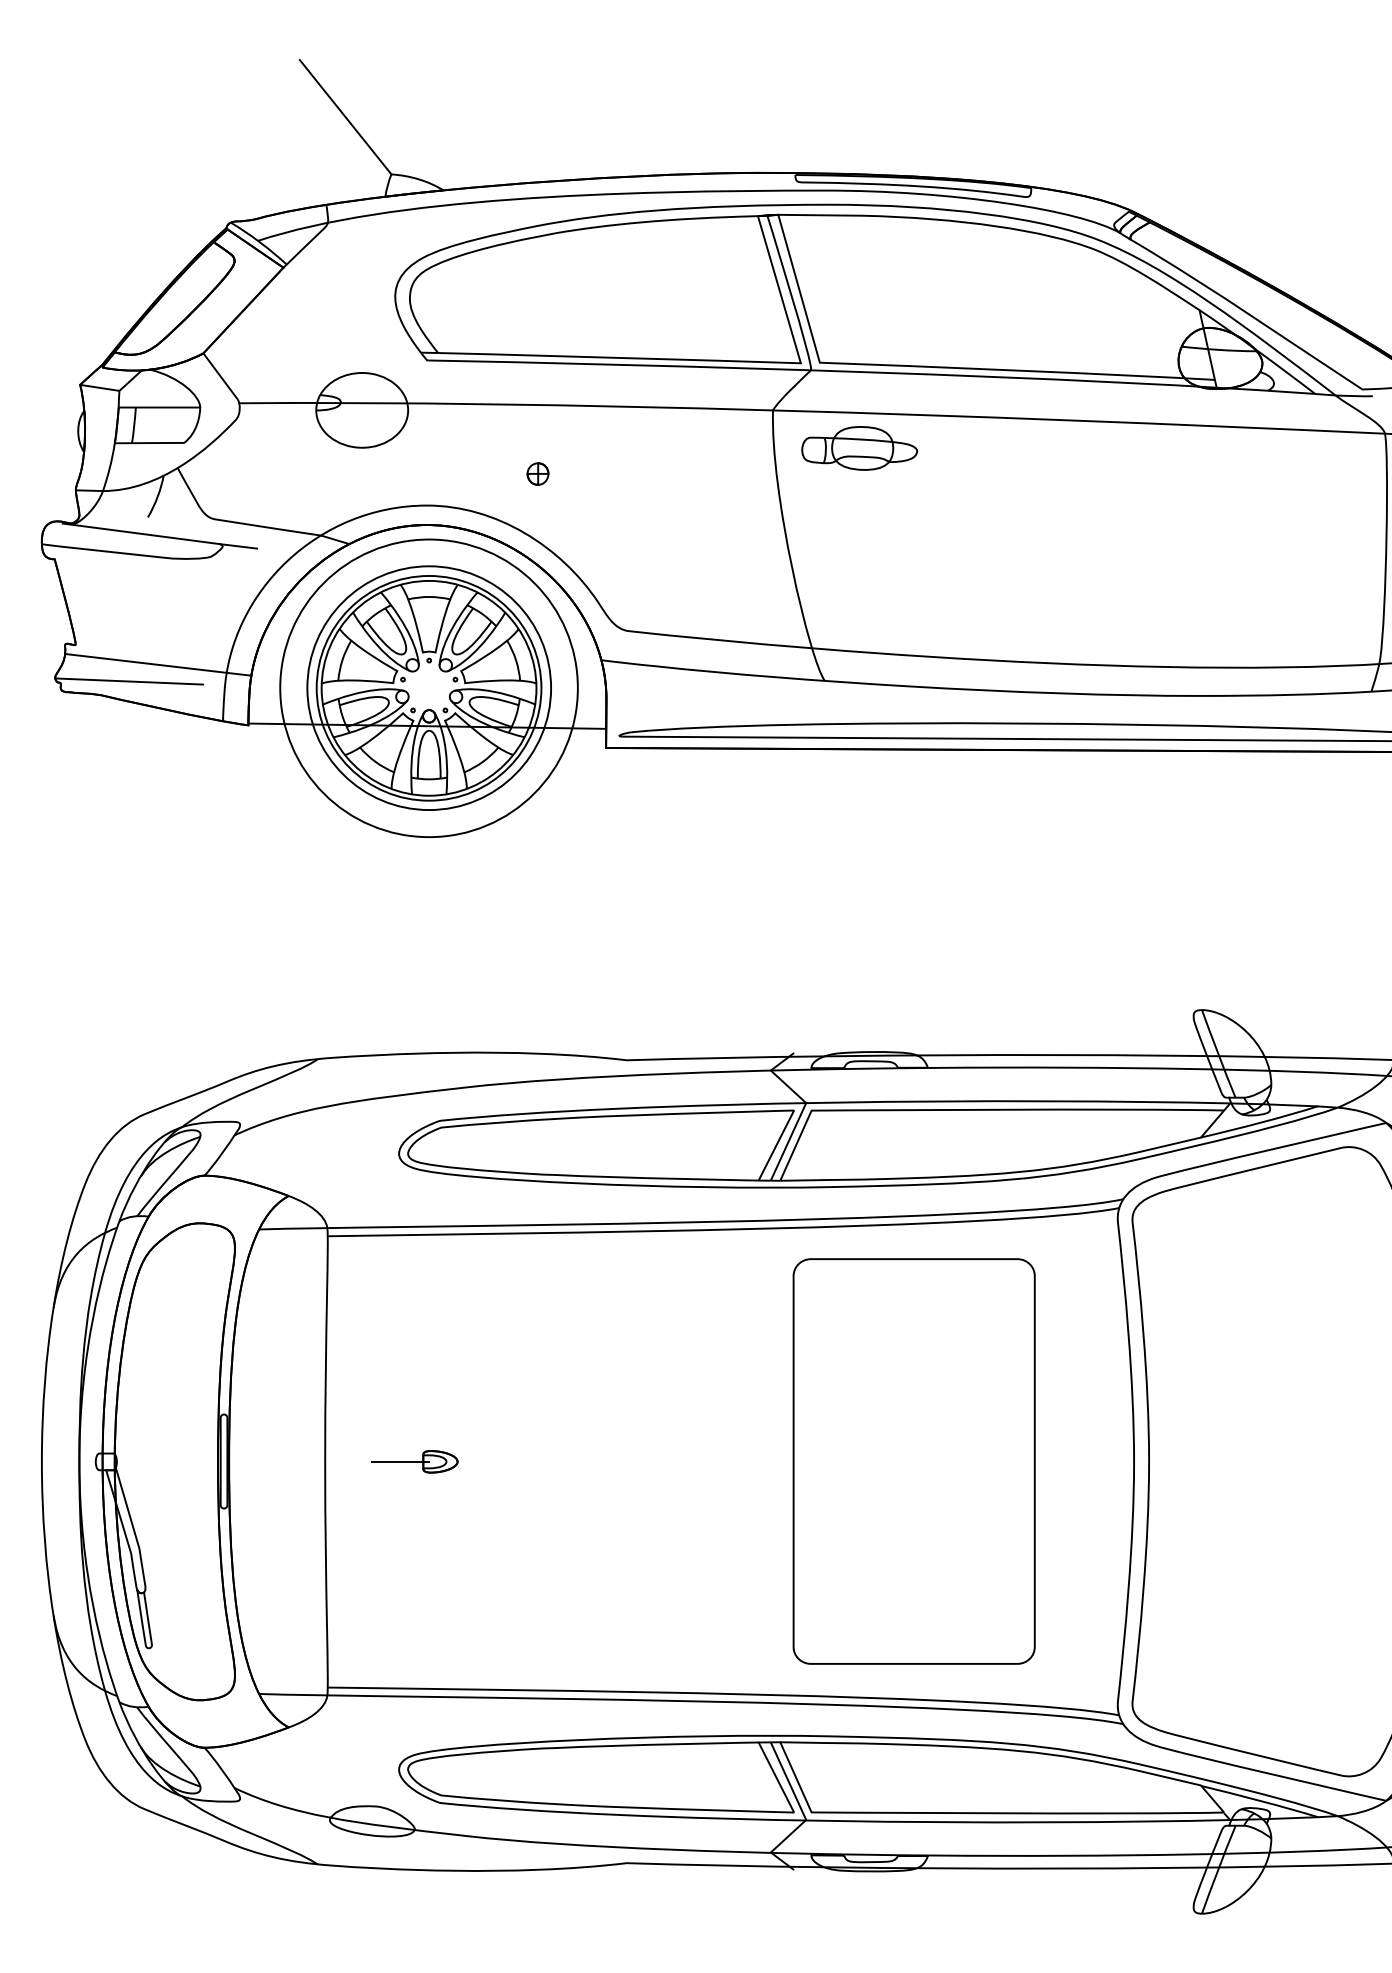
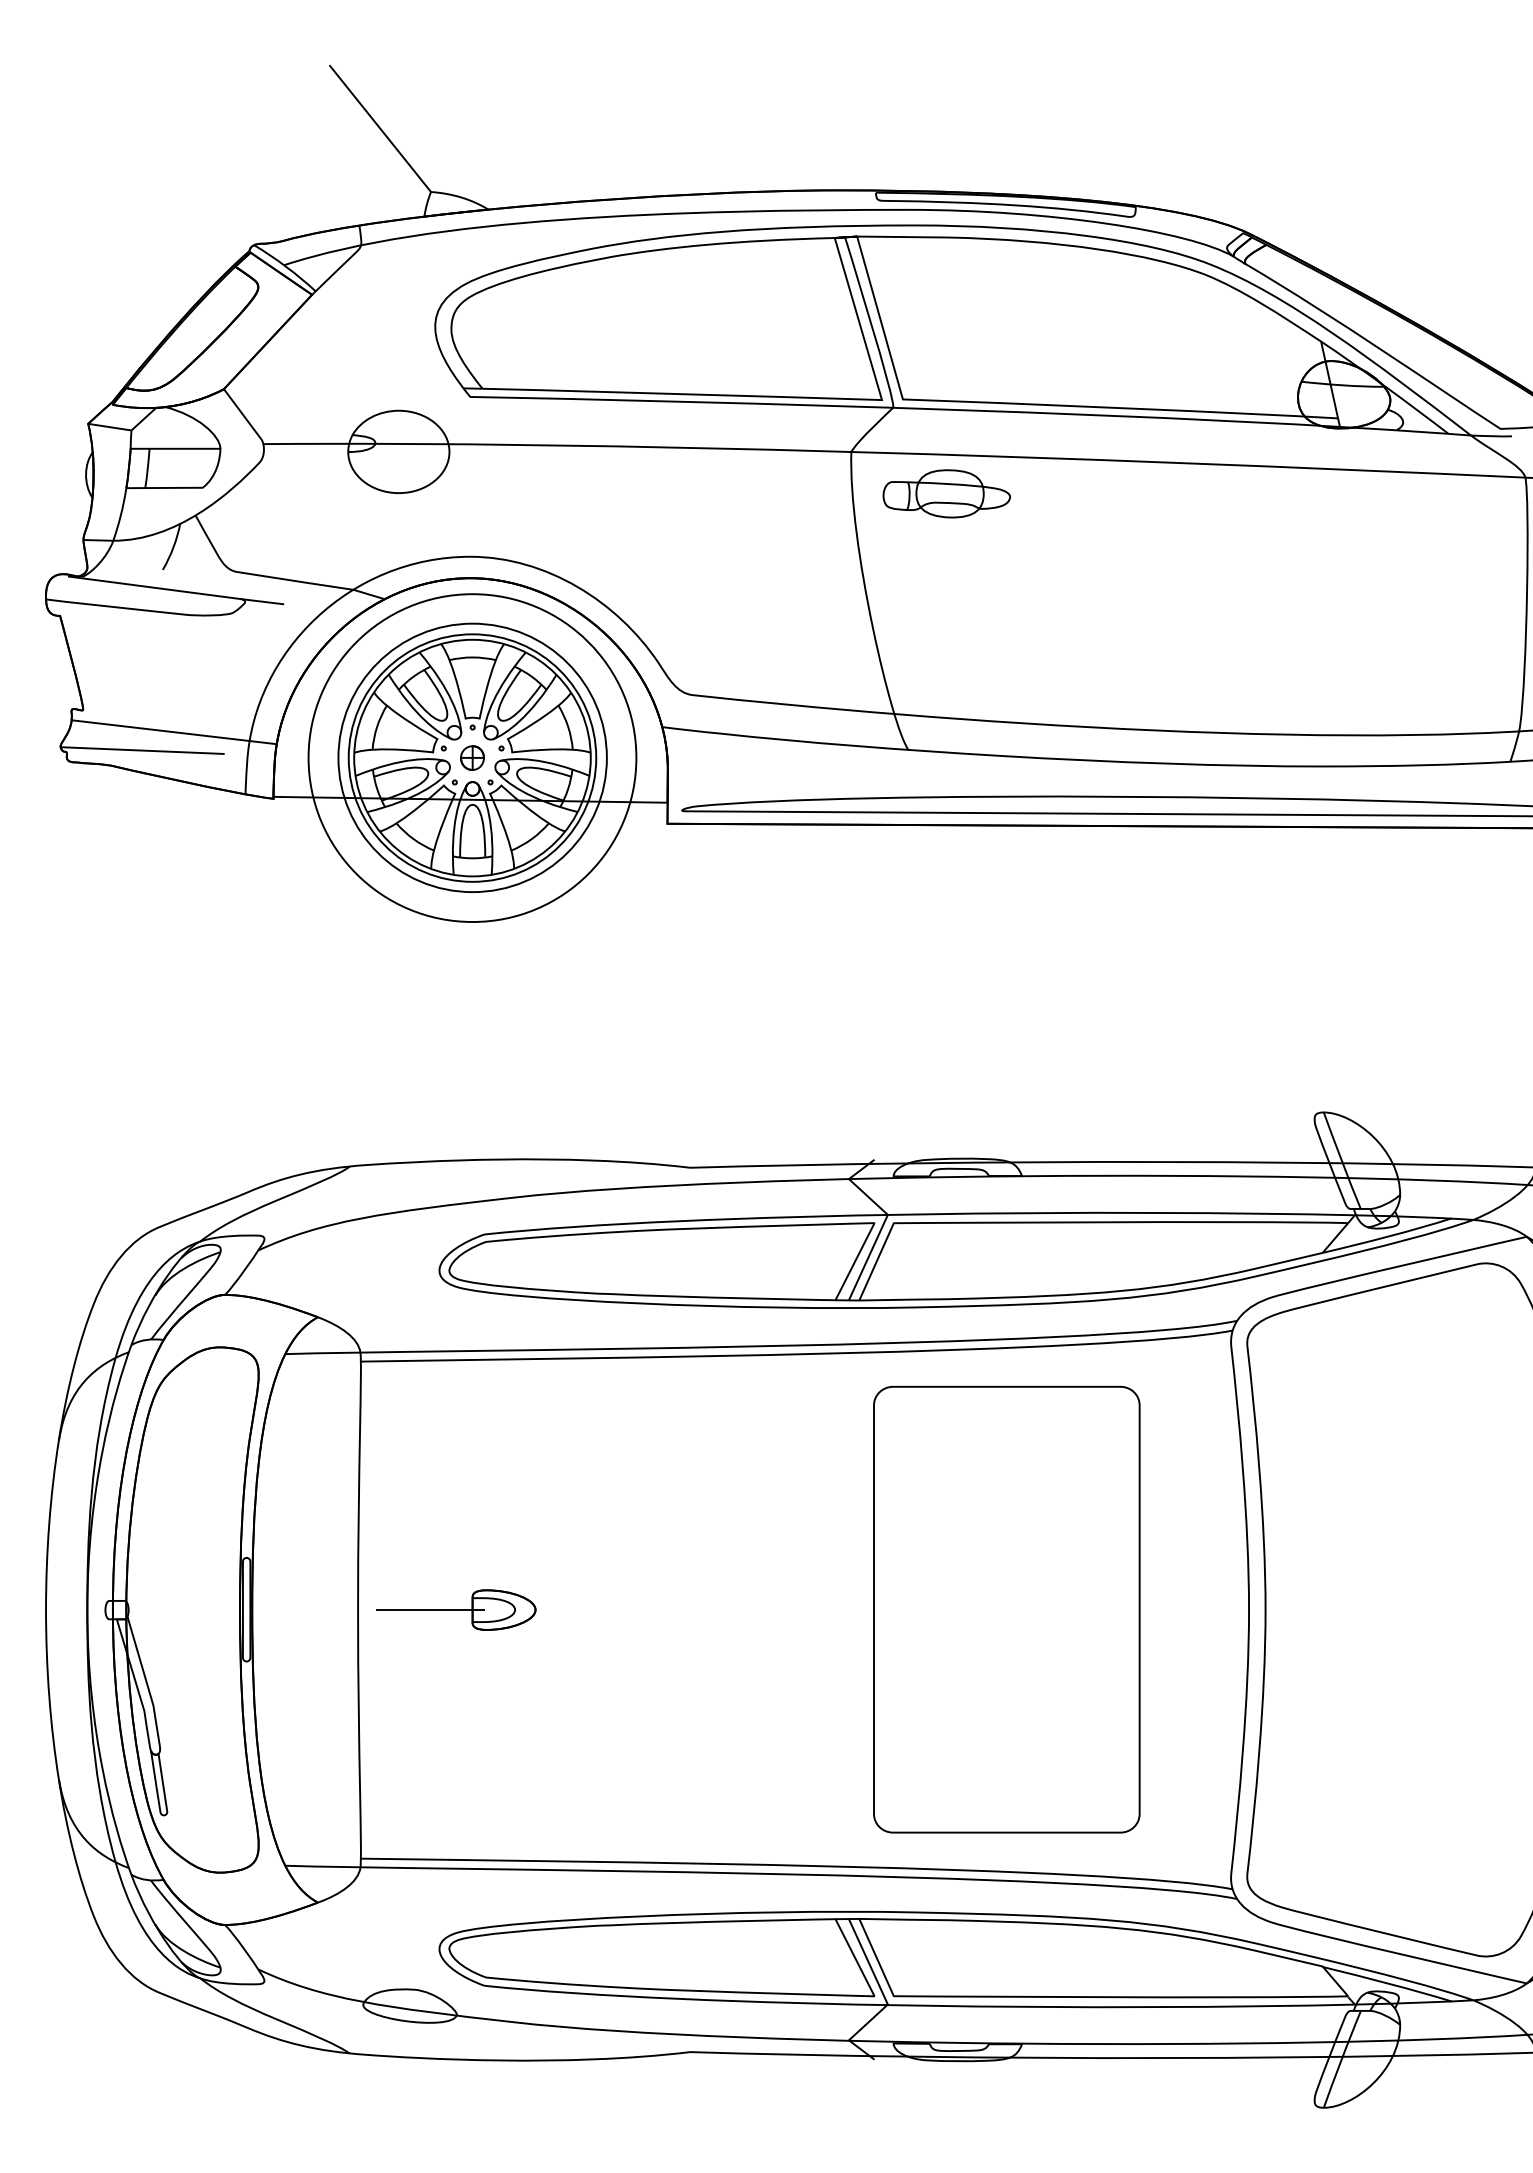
part: (538, 473) -> (472, 757), moved
part: (414, 1461) -> (456, 1609), size x1.67

